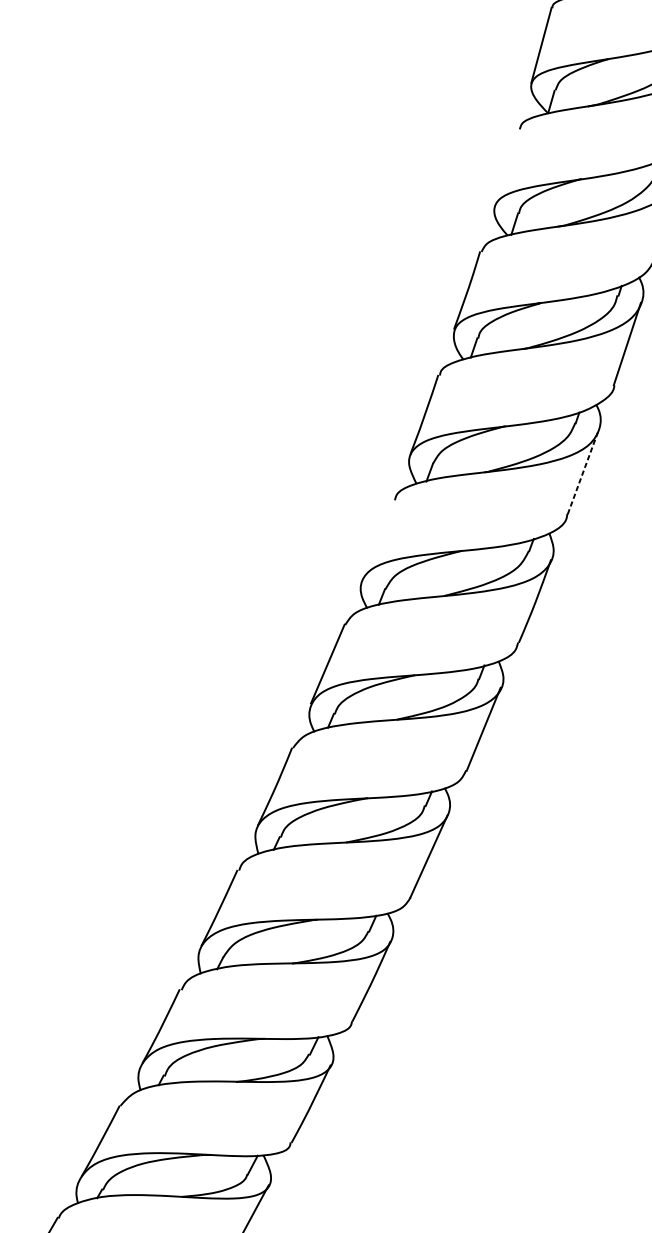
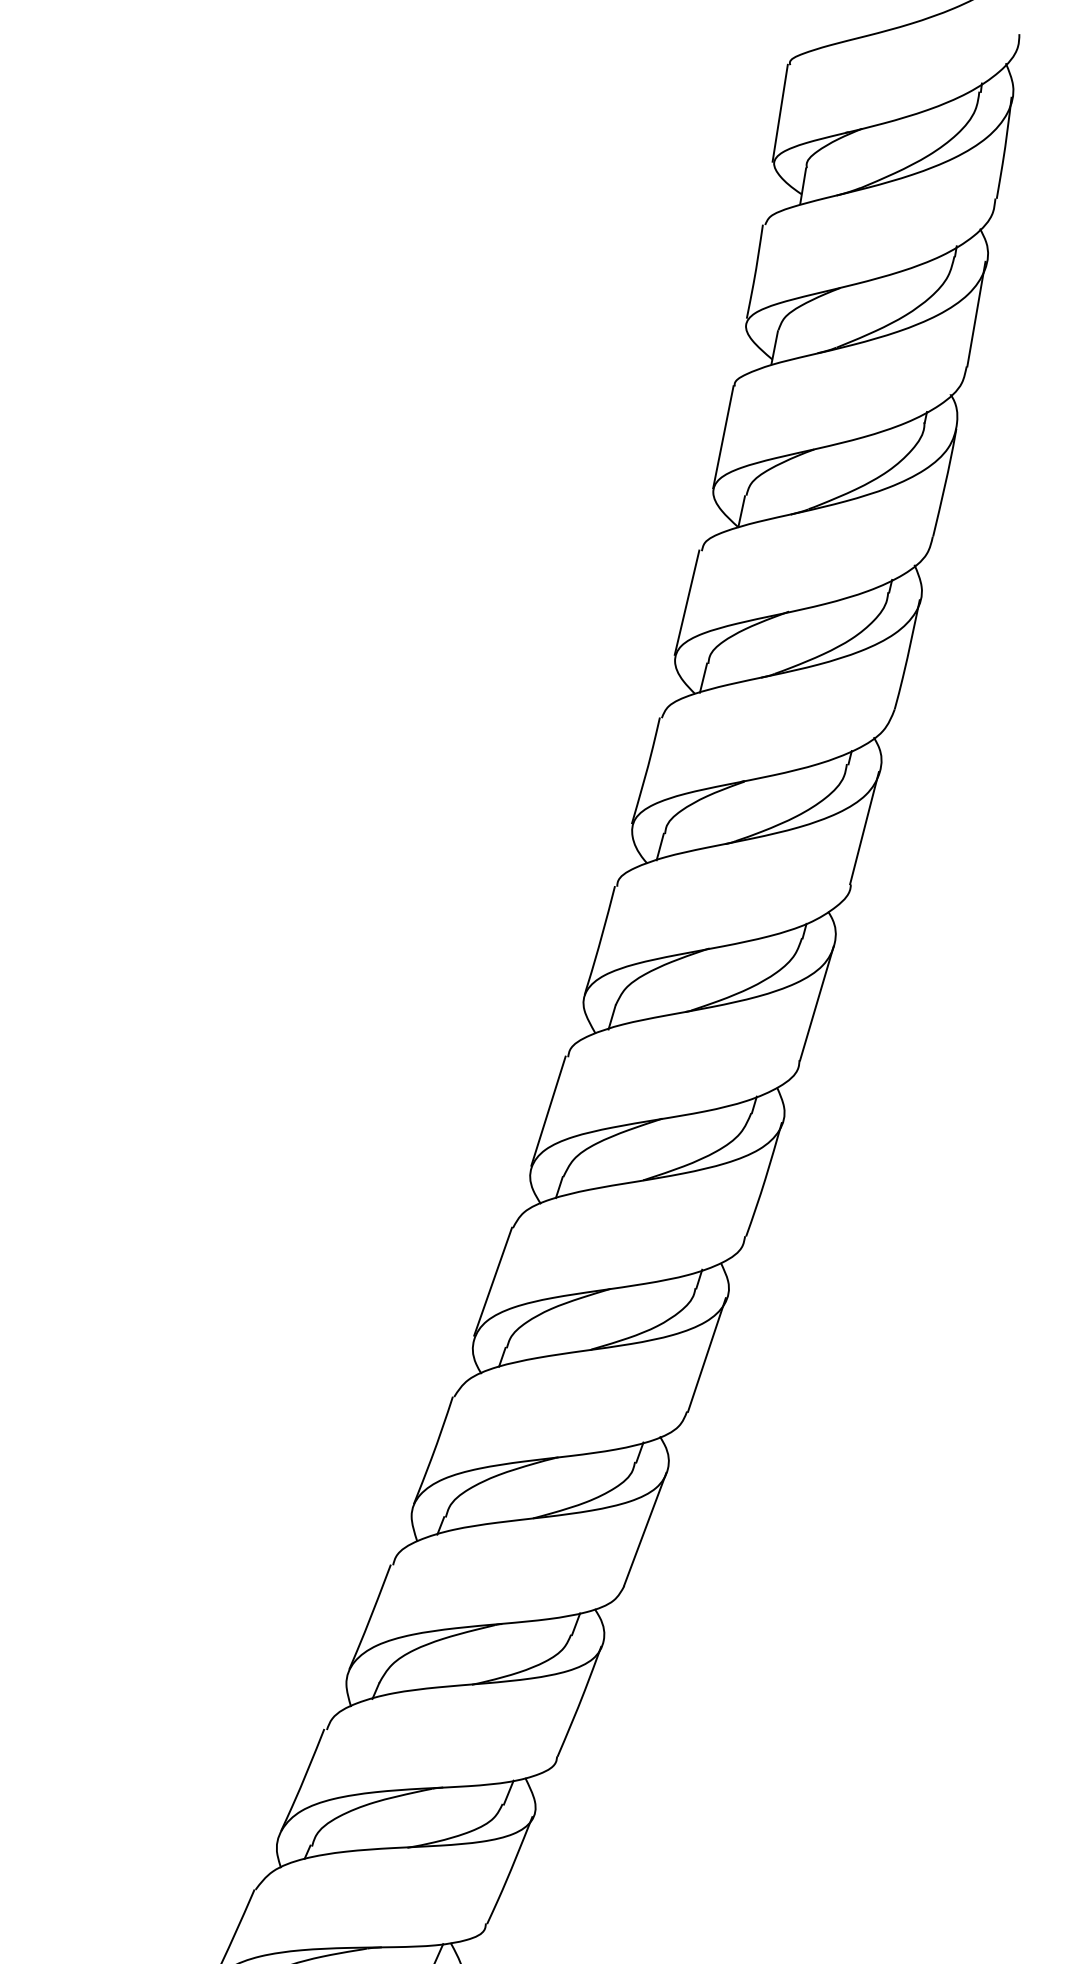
line: (505, 166) -> (686, 602), added
line: (583, 472) -> (817, 1003), dashed -> solid
line: (377, 539) -> (548, 1110), added

